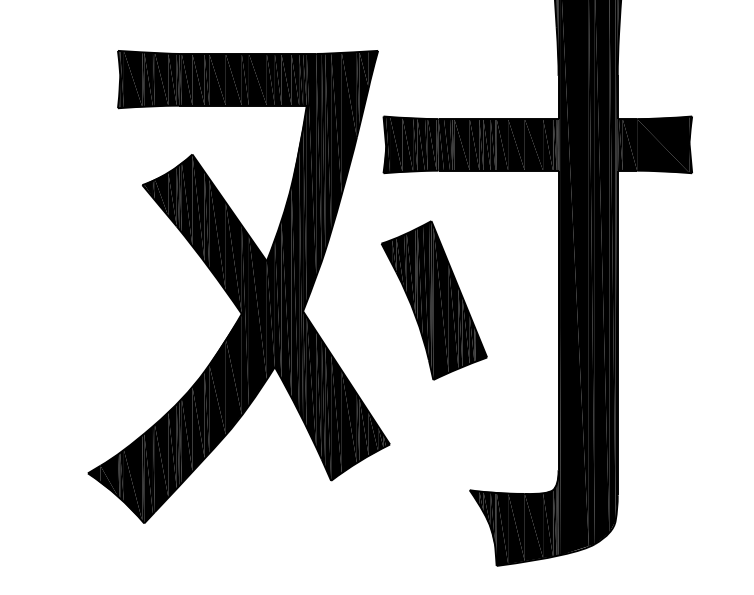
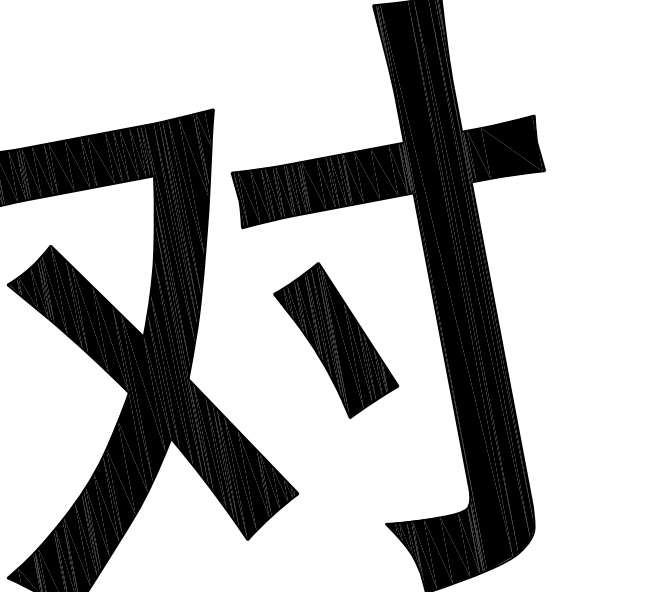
part: (434, 300) -> (336, 340), moved

